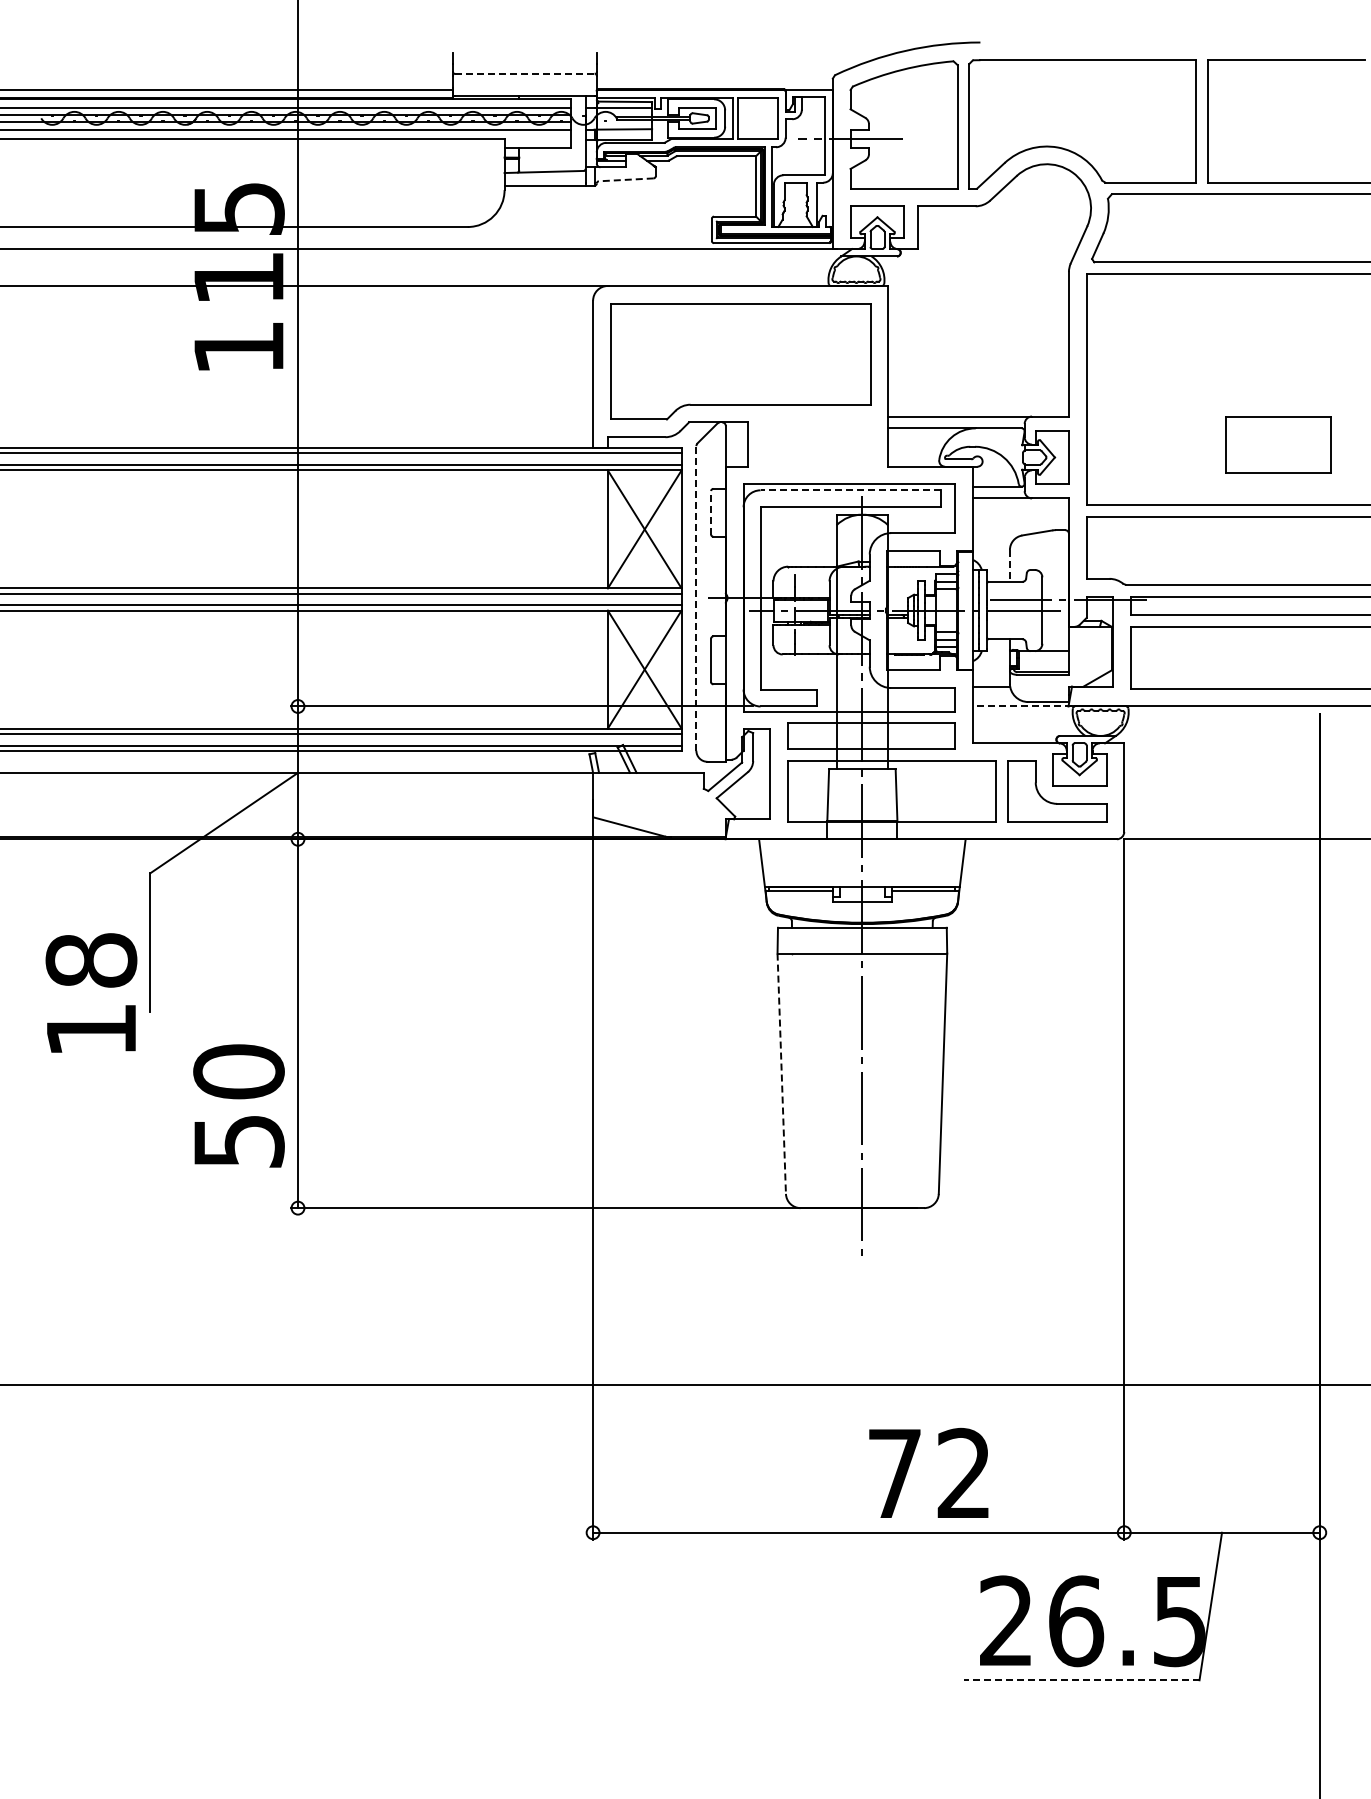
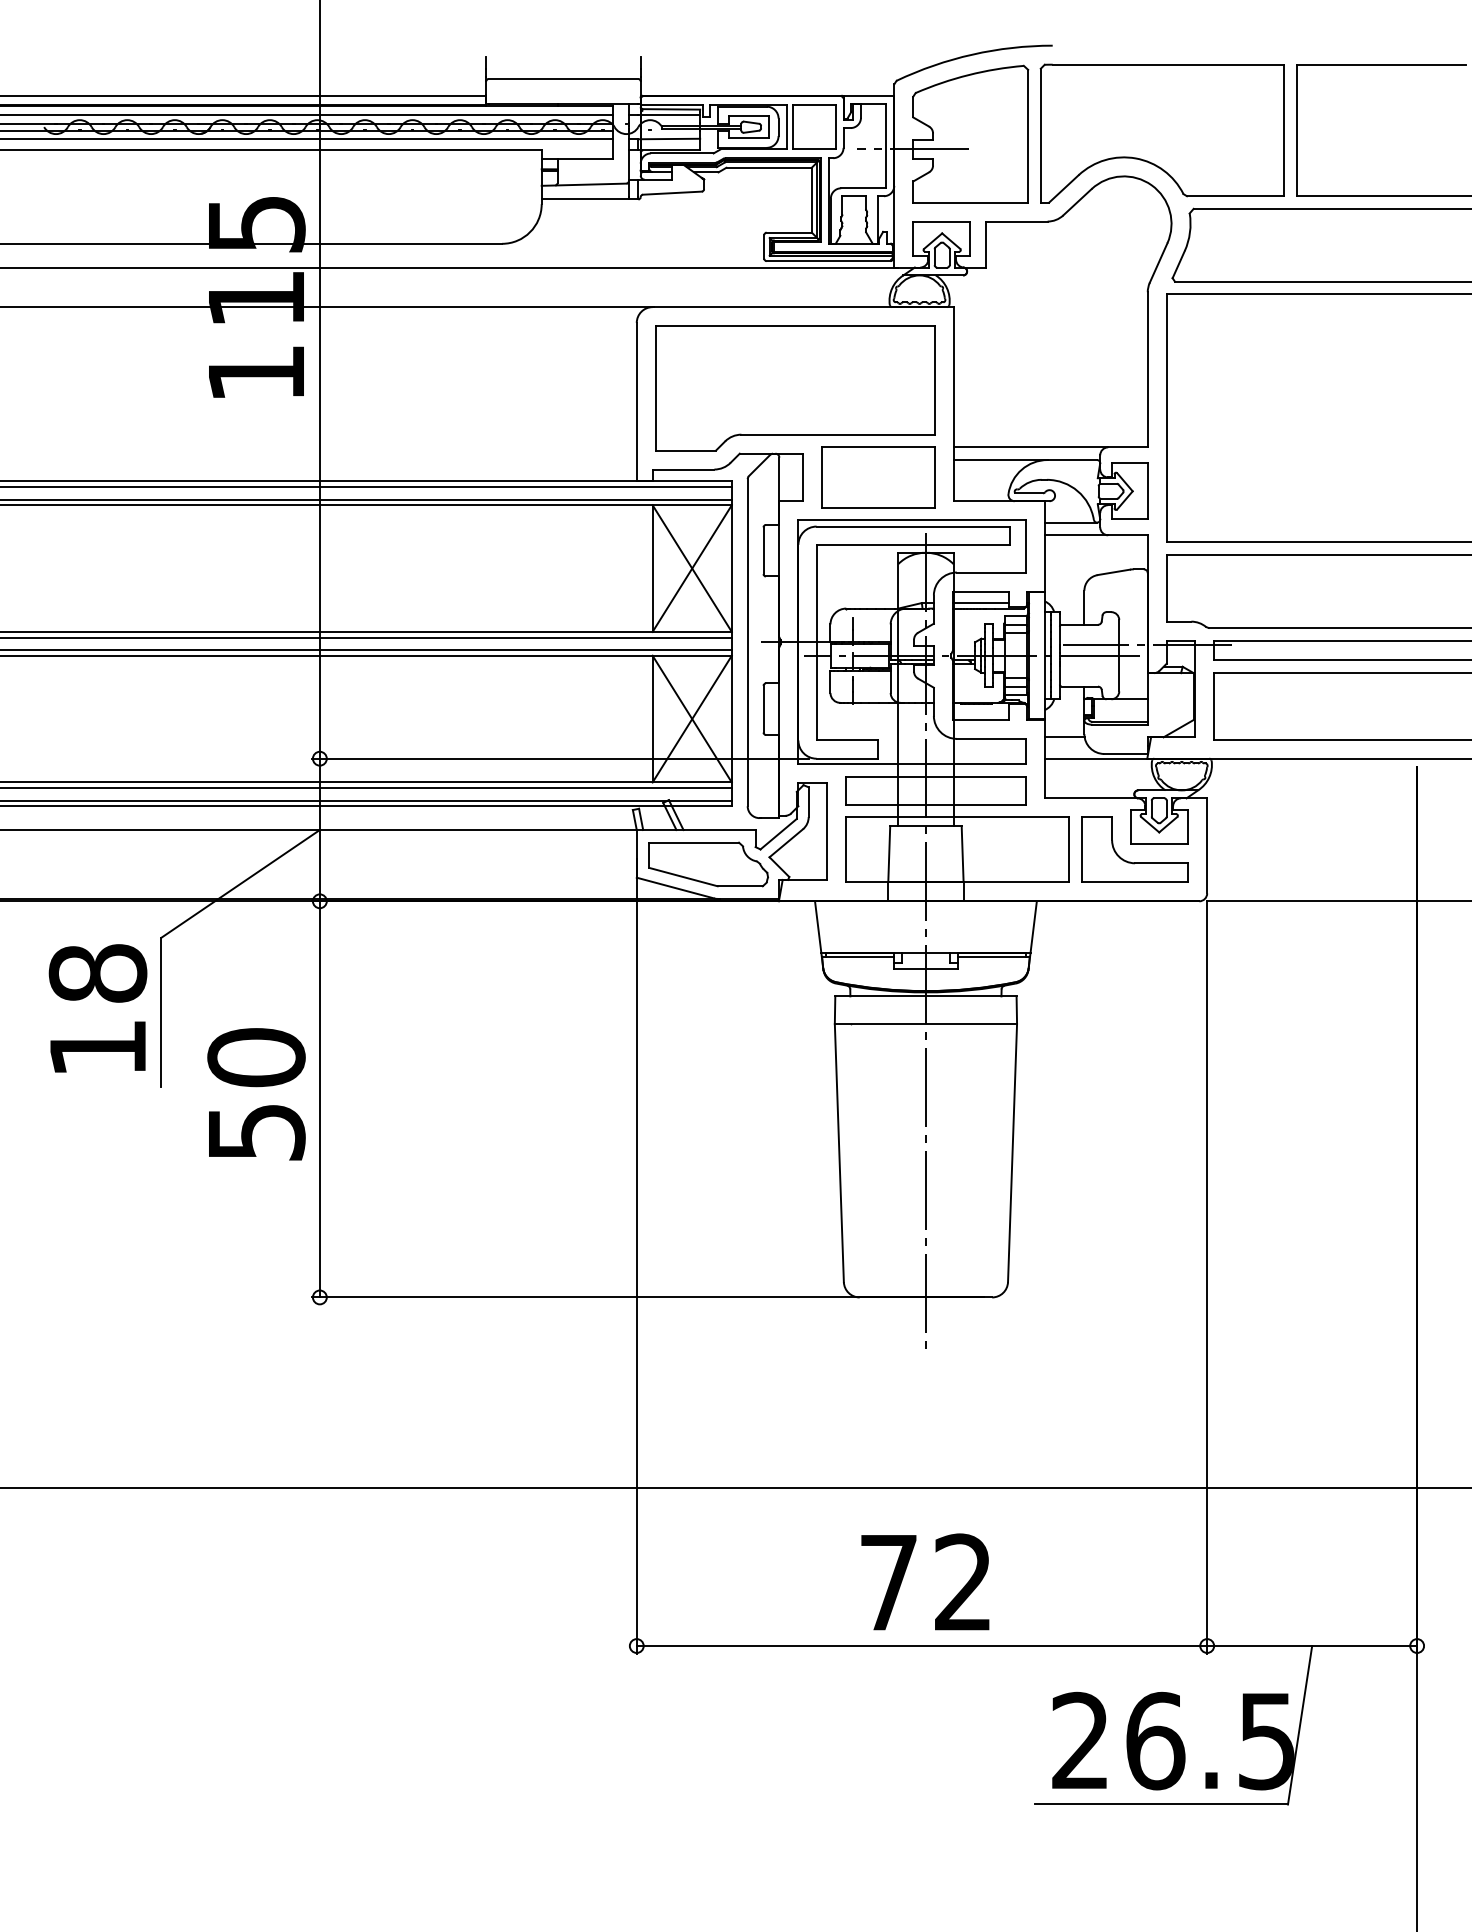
line: (524, 73) -> (563, 78), dashed -> solid
line: (625, 179) -> (671, 192), dashed -> solid
part: (1278, 444) -> (878, 477), moved
line: (850, 490) -> (913, 526), dashed -> solid
line: (711, 512) -> (763, 550), dashed -> solid
line: (913, 561) -> (980, 603), added
line: (1009, 565) -> (1083, 607), dashed -> solid
line: (696, 597) -> (747, 641), dashed -> solid
line: (1022, 706) -> (1097, 758), dashed -> solid
part: (659, 804) -> (708, 863), added
text: (91, 992) -> (98, 1007), moved
line: (781, 1074) -> (839, 1153), dashed -> solid
text: (238, 1105) -> (255, 1093), moved
text: (928, 1472) -> (925, 1581), moved
line: (1081, 1680) -> (1161, 1804), dashed -> solid

